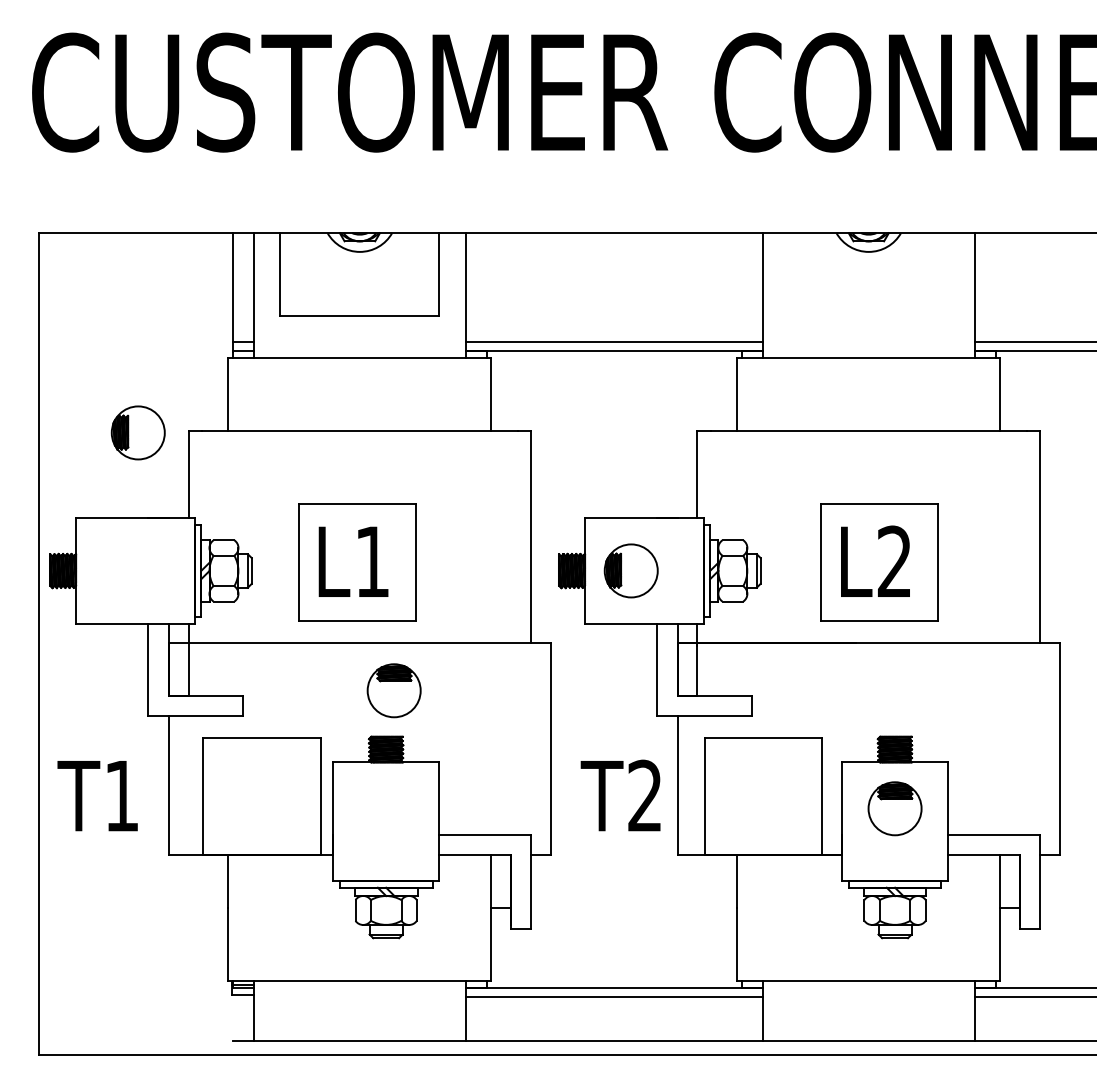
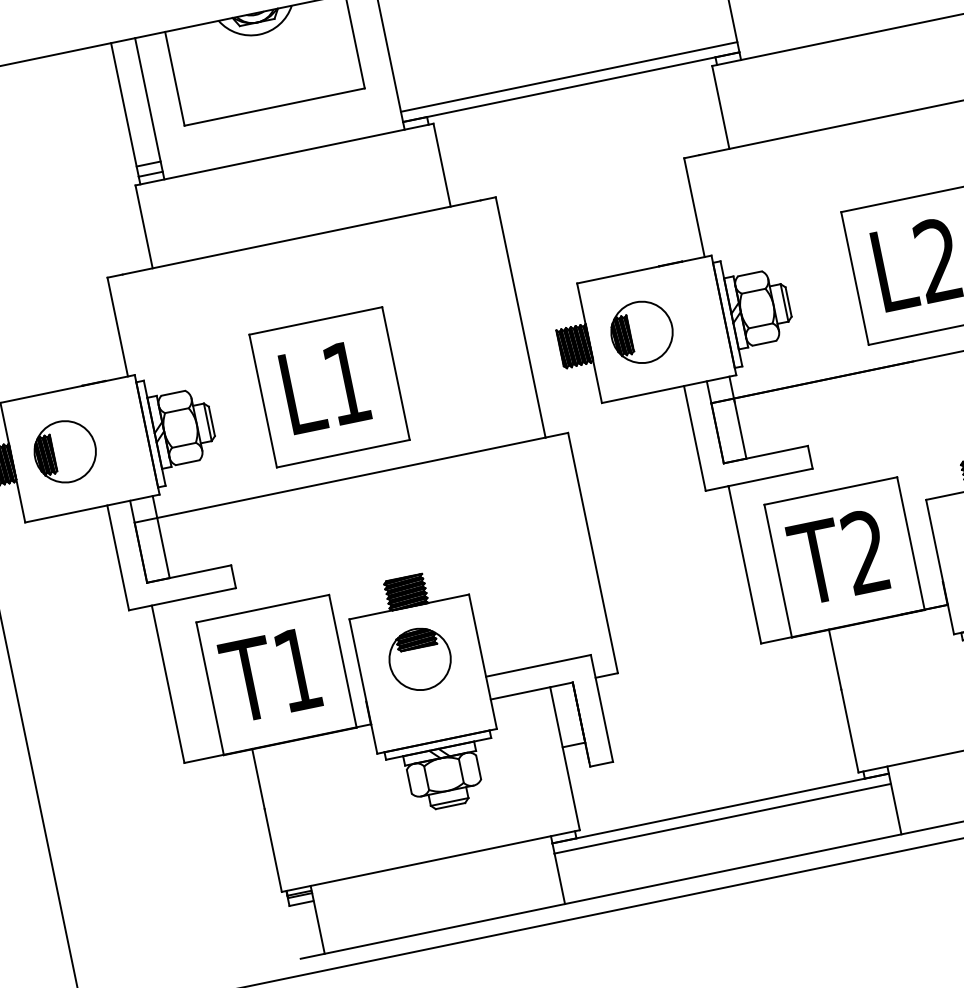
part: (137, 432) -> (64, 451), moved
part: (393, 690) -> (419, 659), moved
text: (620, 795) -> (837, 557), moved
text: (97, 796) -> (270, 675), moved

